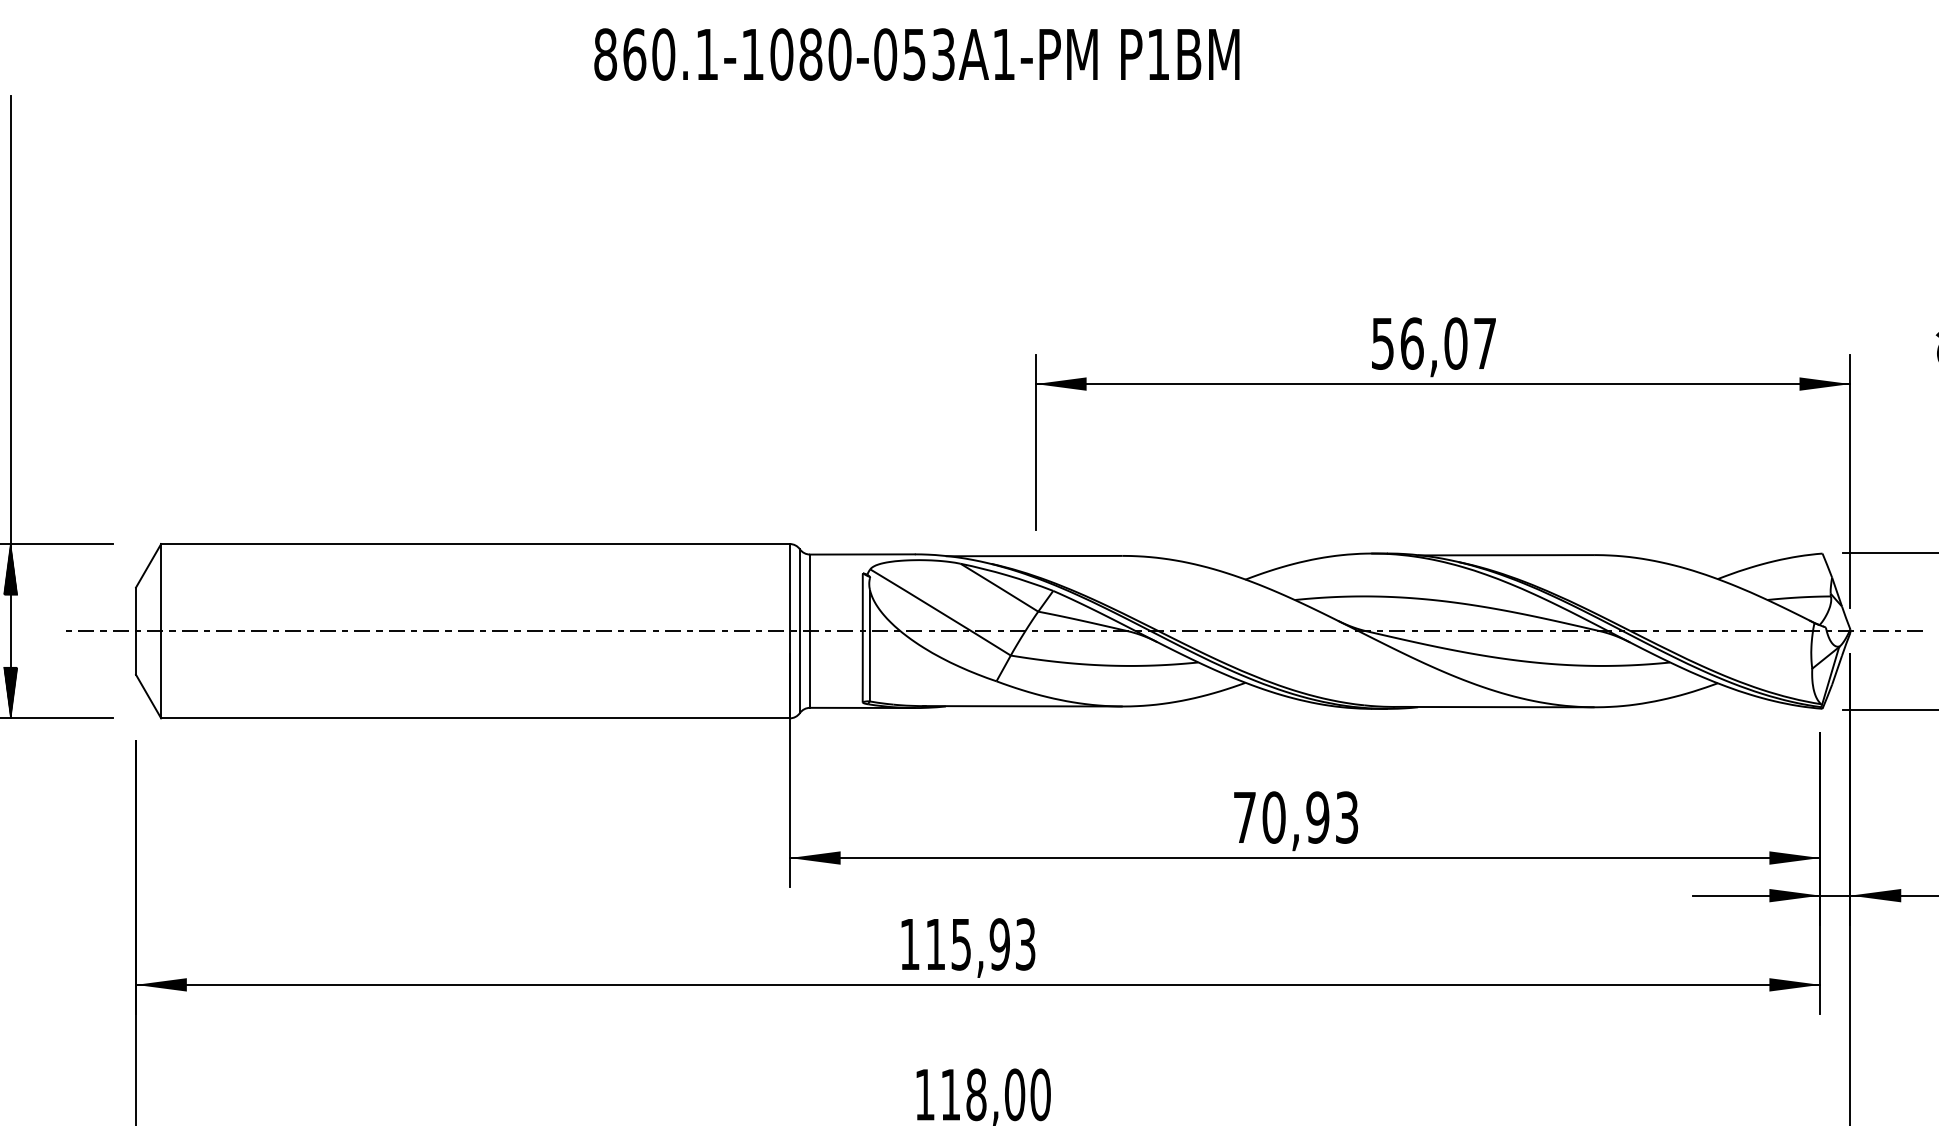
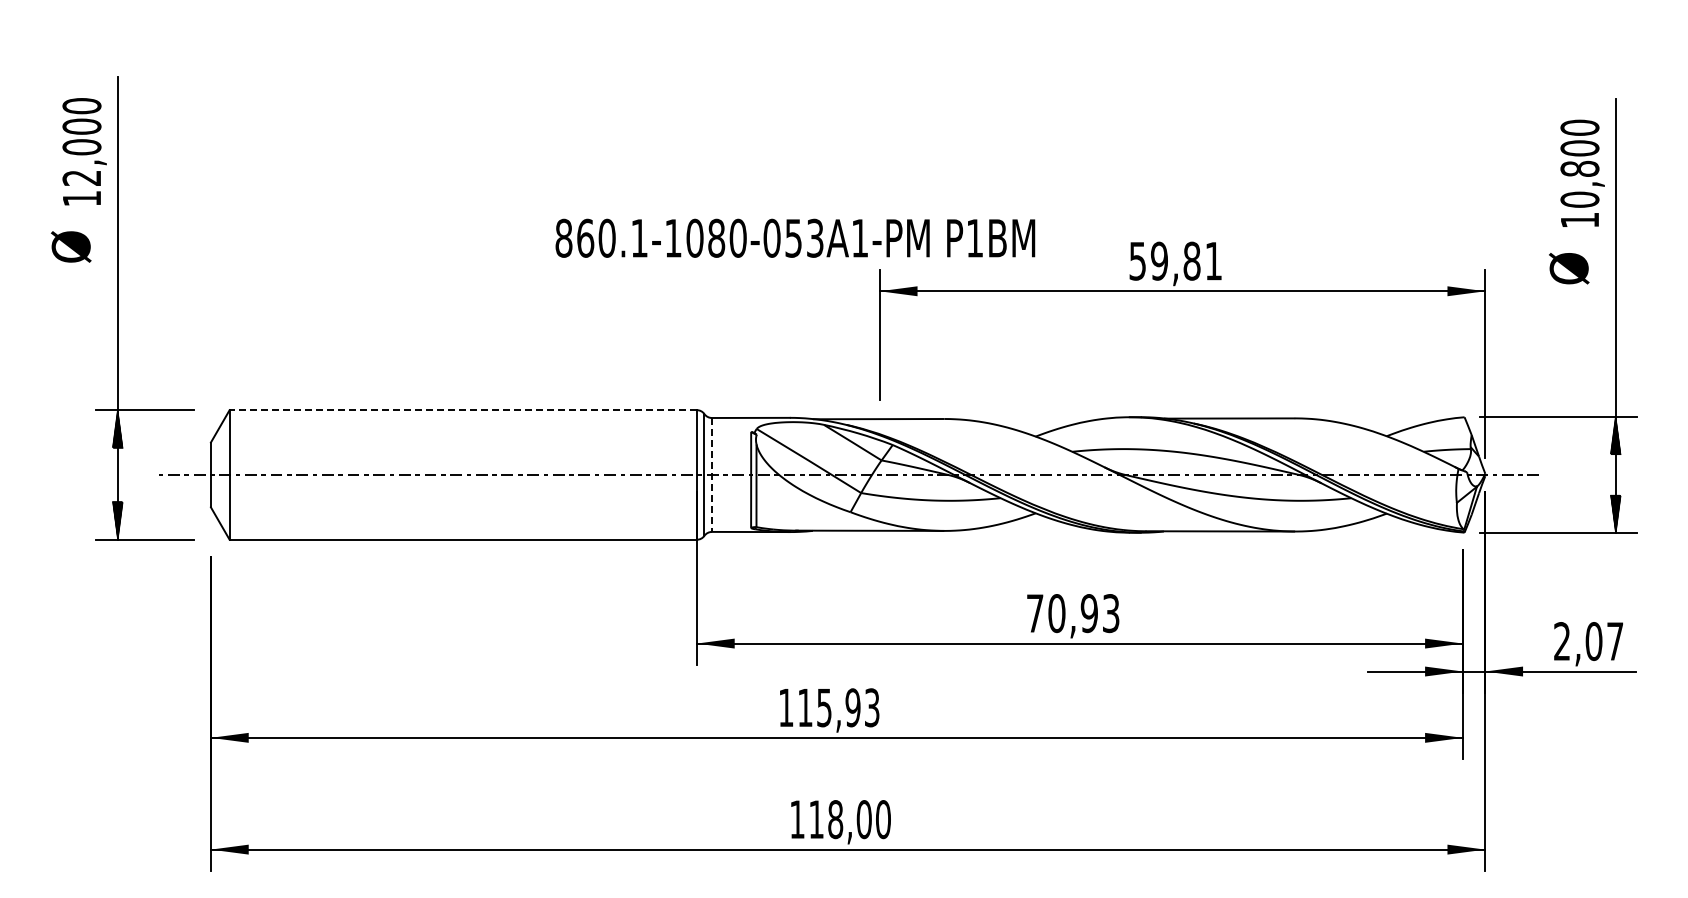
text: (917, 53) -> (795, 237), moved
text: (1448, 342) -> (1186, 260), 56,07 -> 59,81
line: (475, 544) -> (463, 410), solid -> dashed
line: (809, 630) -> (711, 474), solid -> dashed

